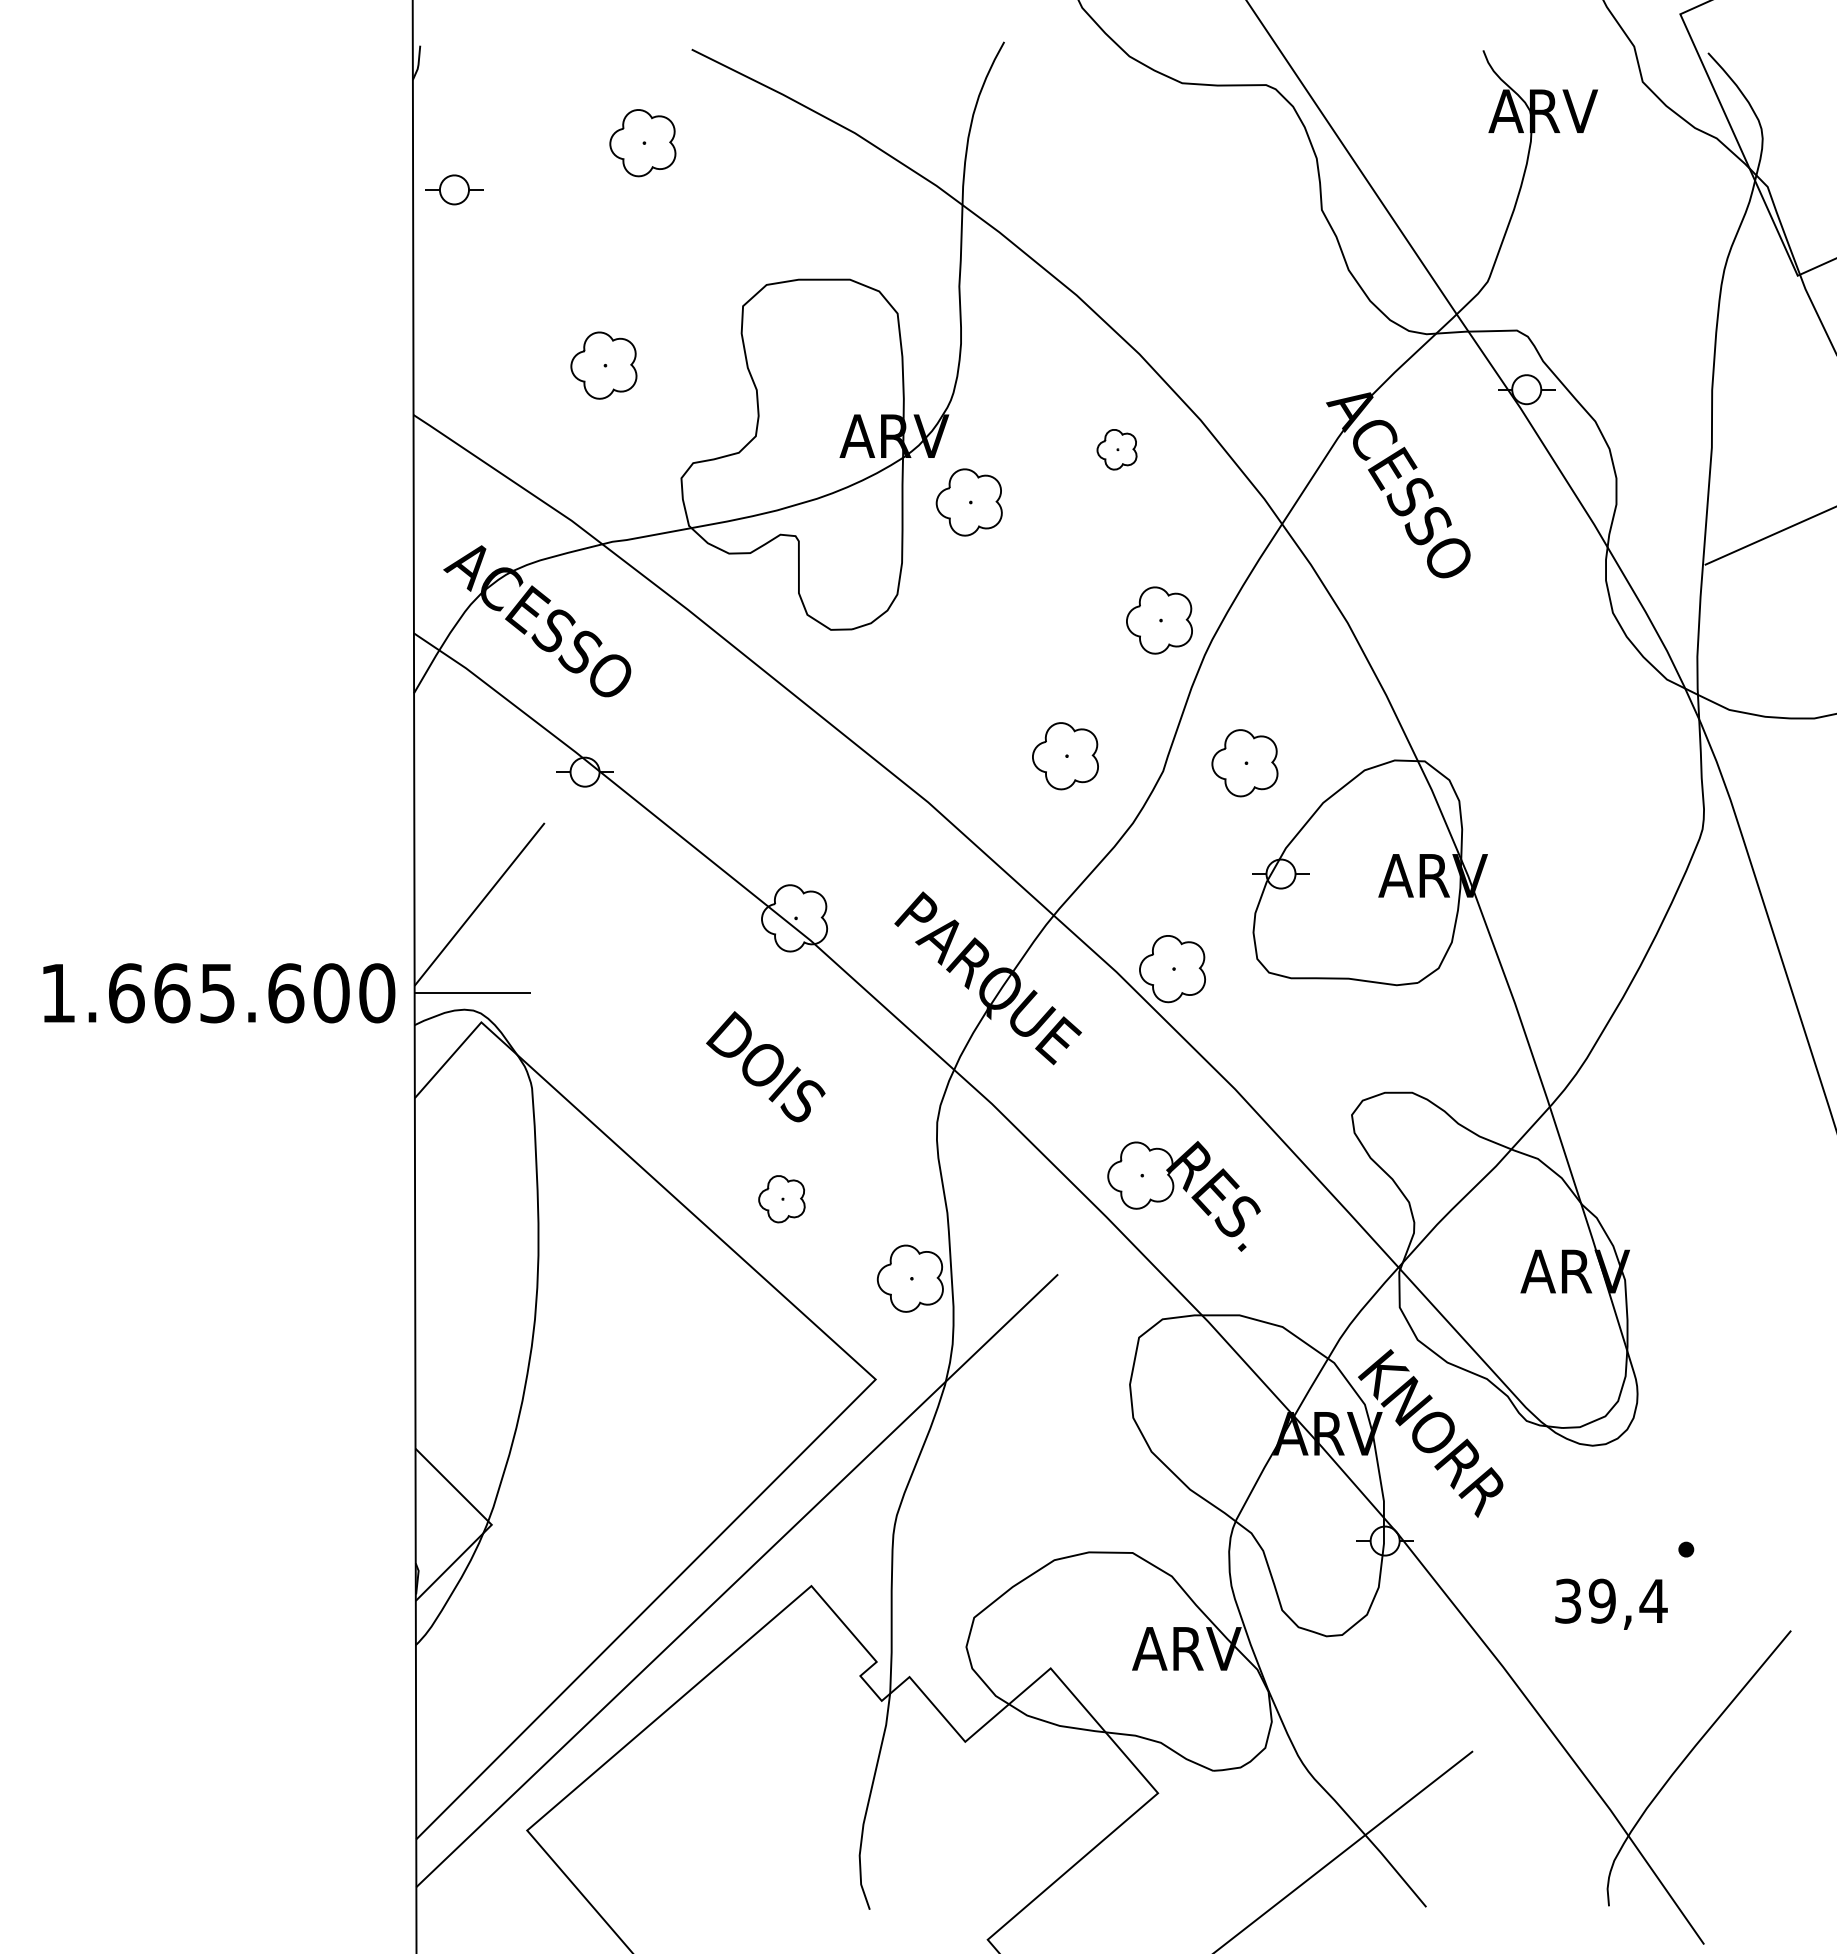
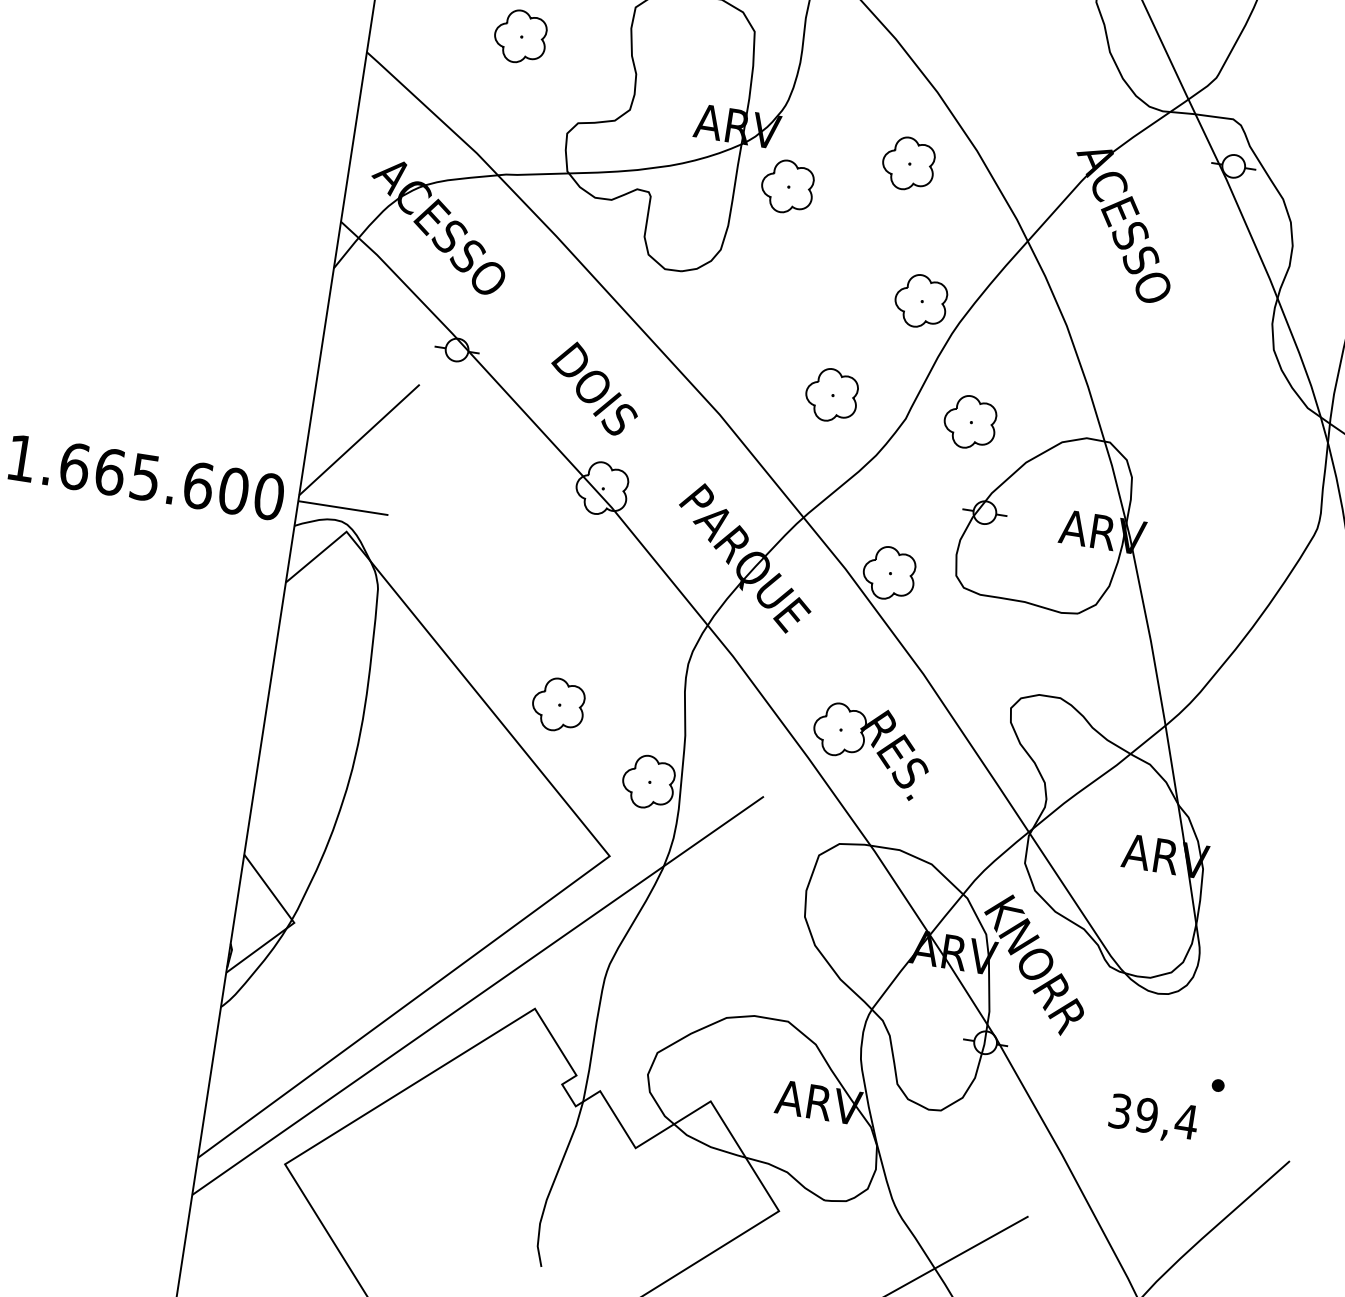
part: (1116, 449) -> (908, 163), size x1.67
text: (765, 1066) -> (594, 388), moved
part: (781, 1199) -> (558, 705), size x1.43

